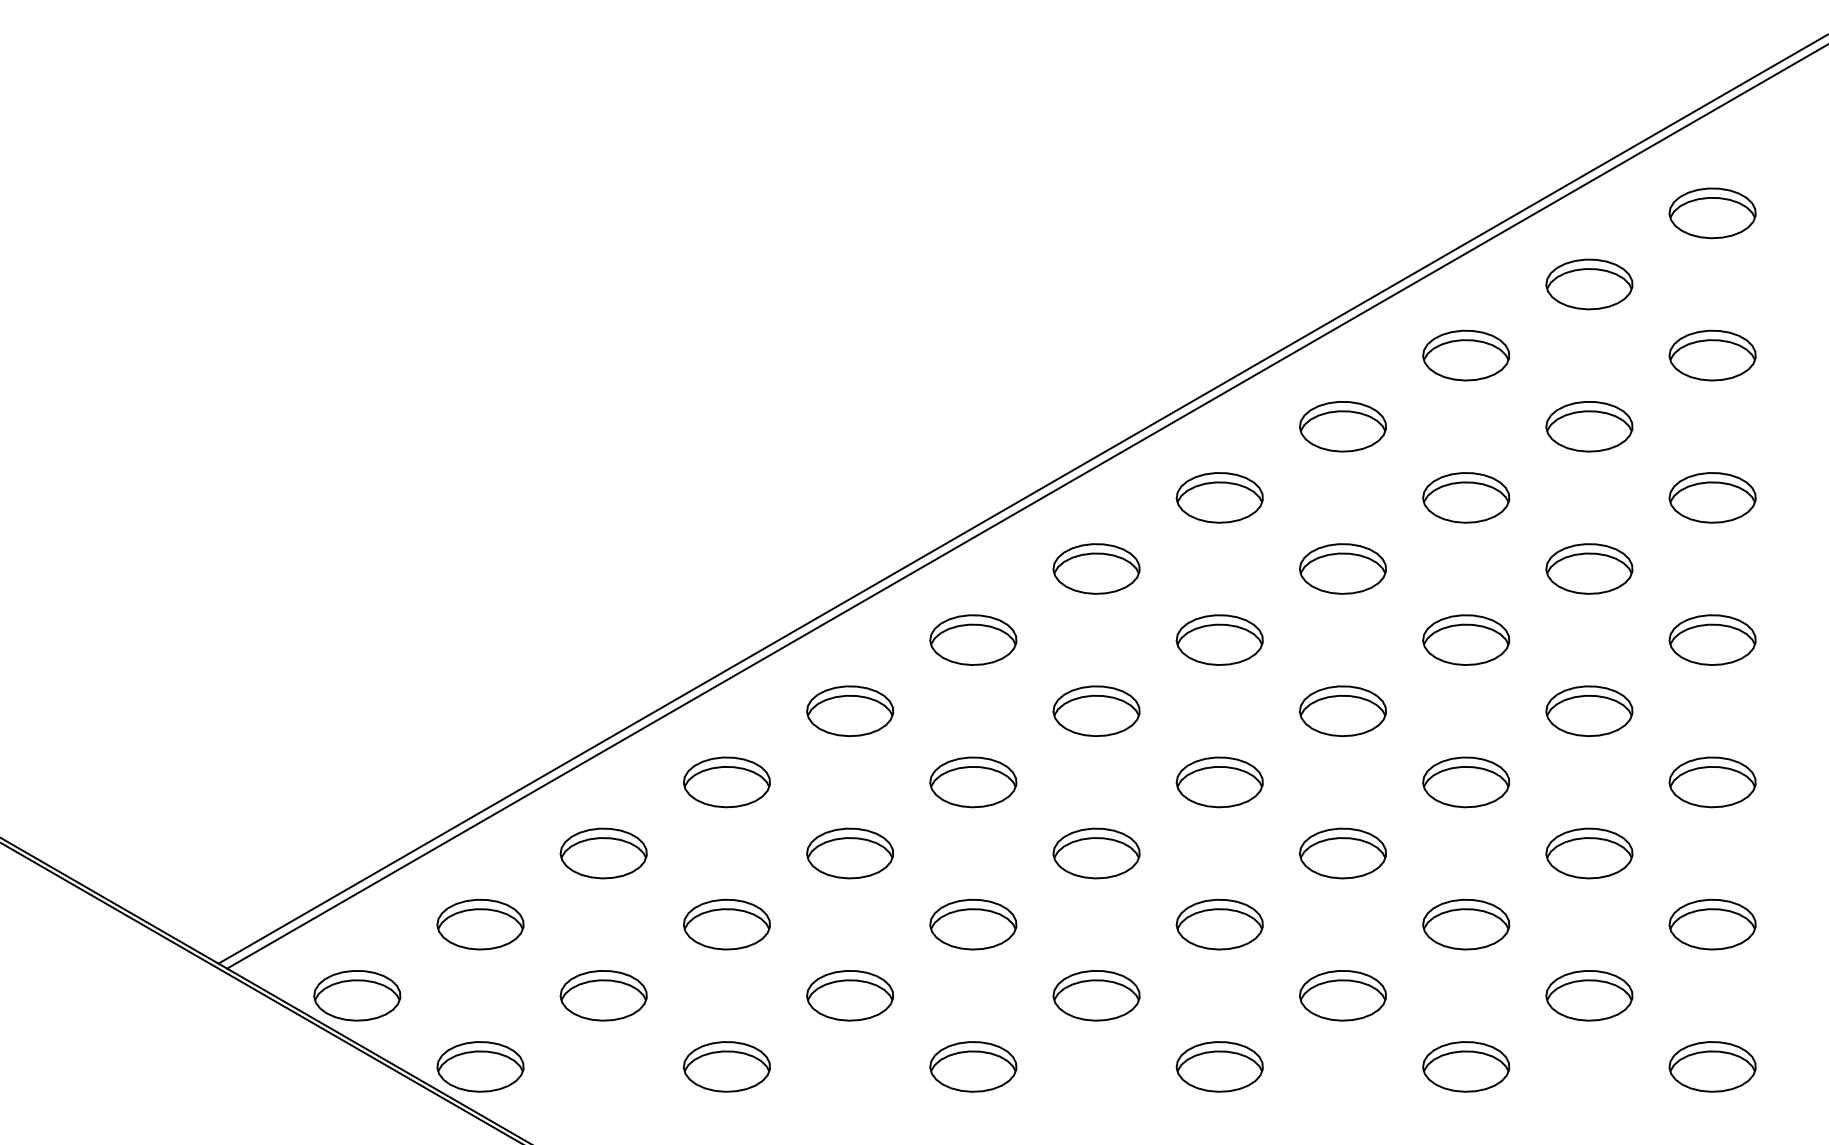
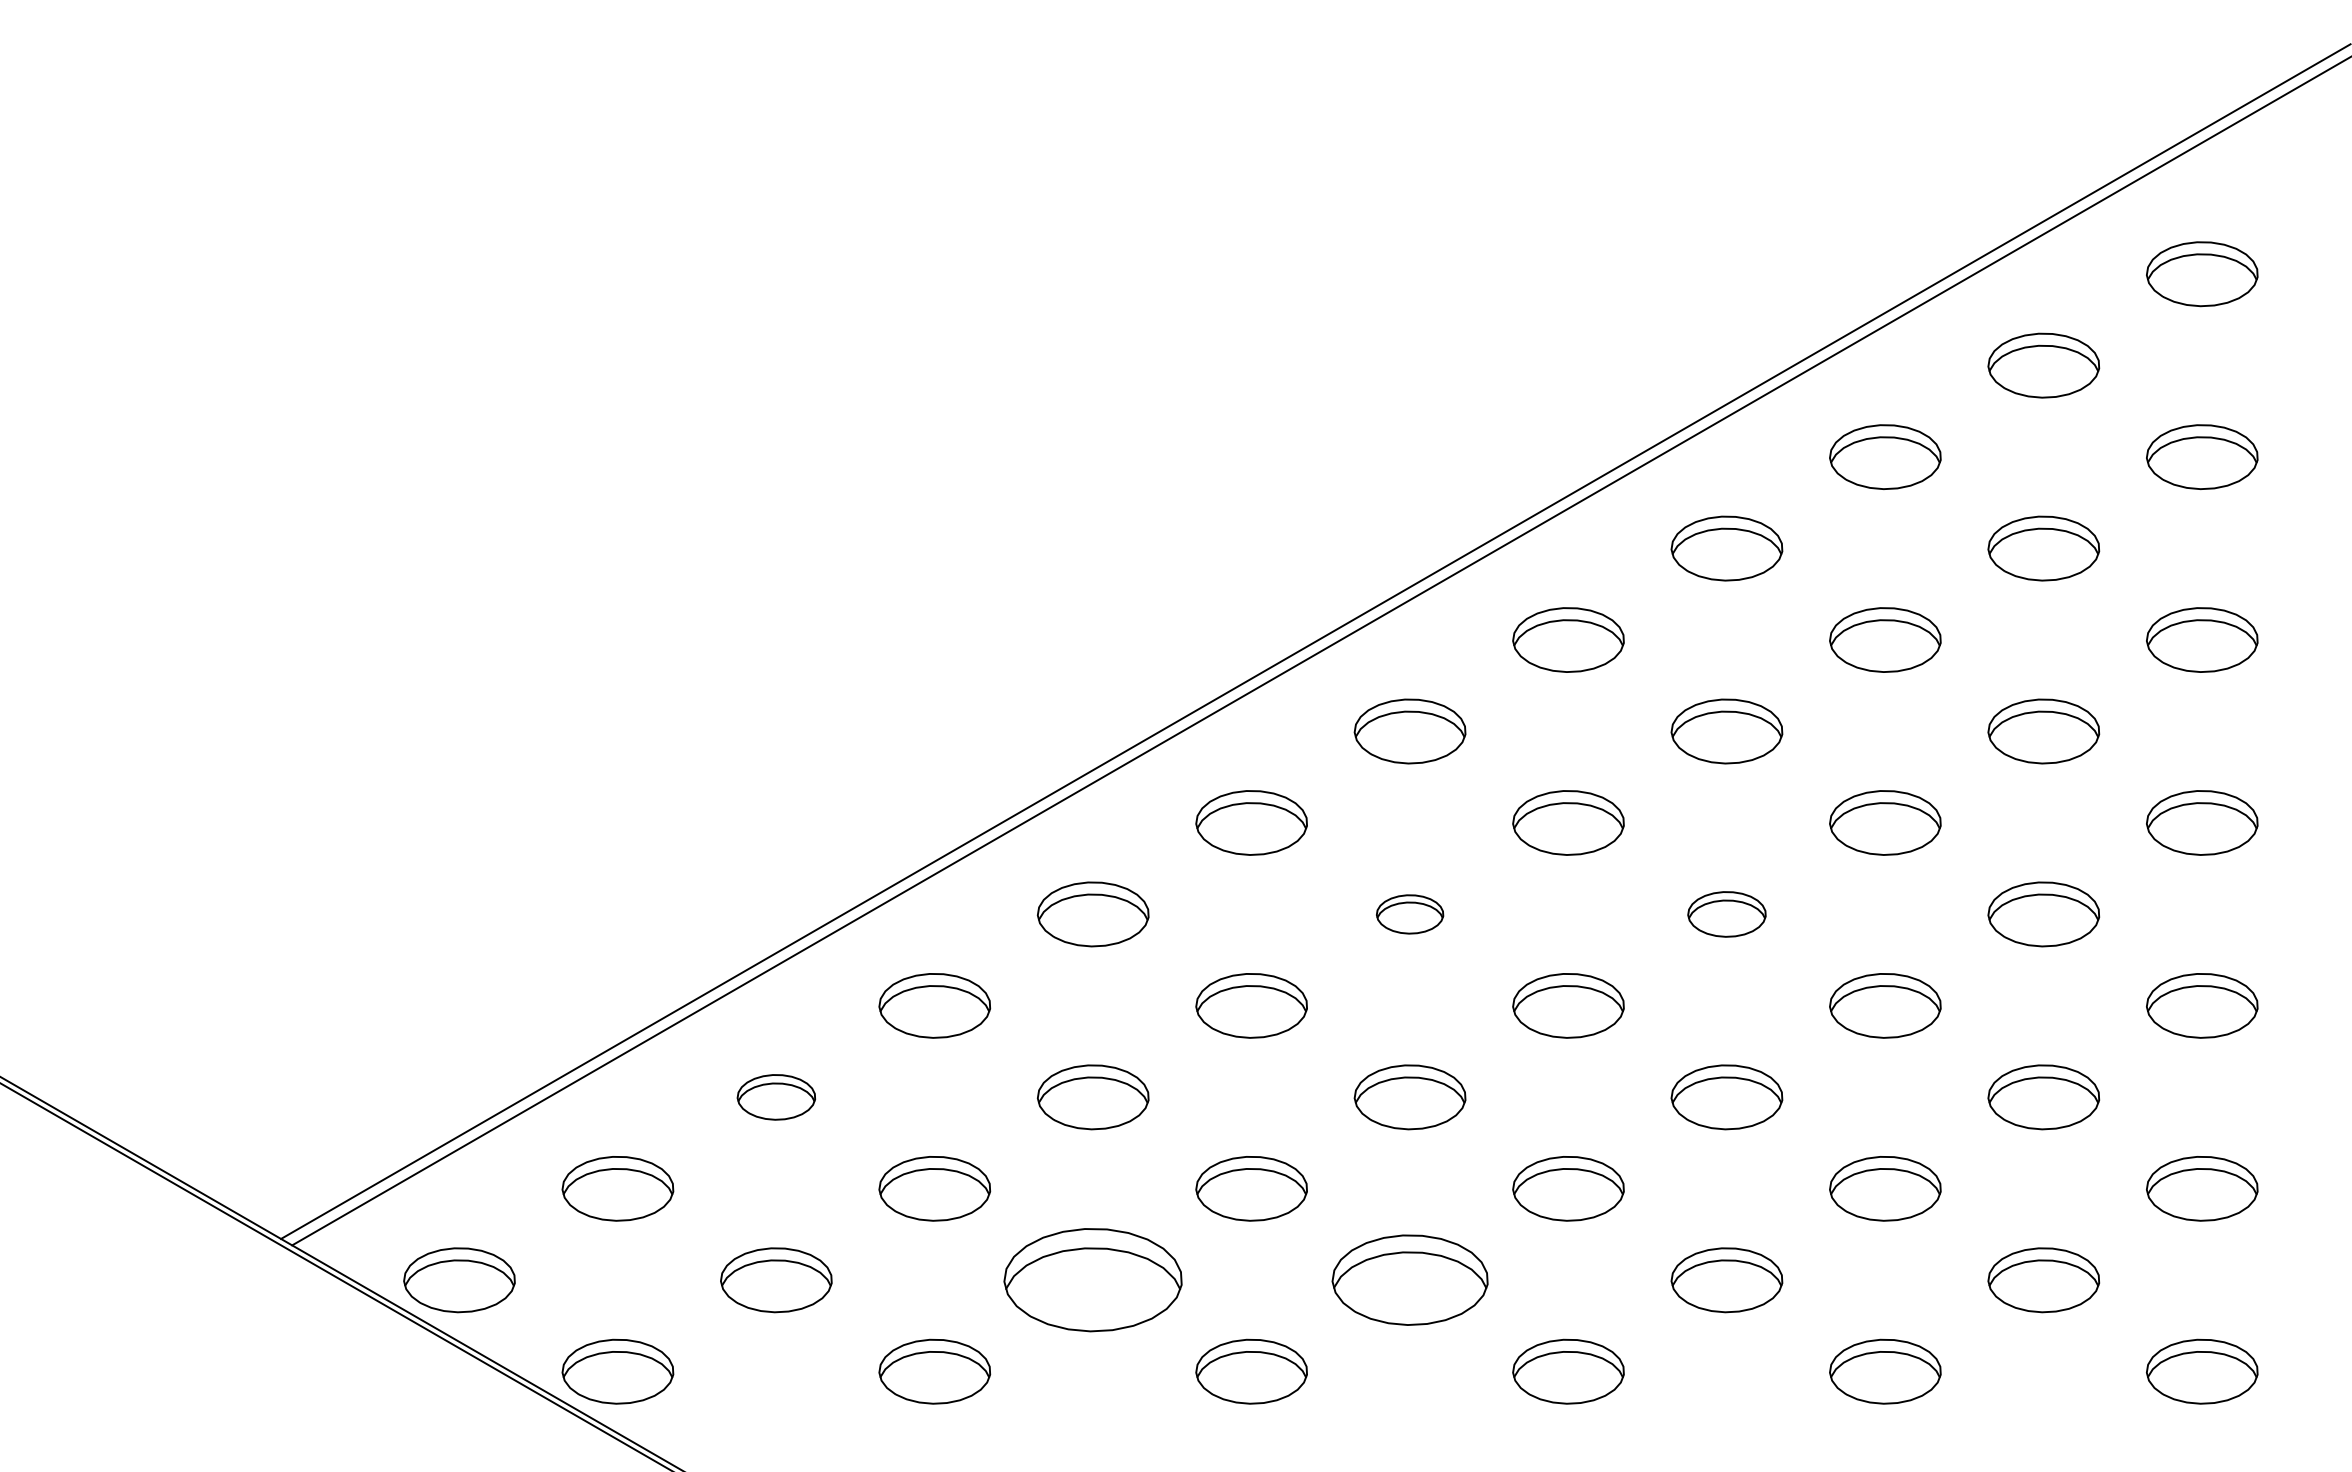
part: (1096, 711) -> (1409, 914), size x0.6
part: (1342, 711) -> (1726, 914), size x0.7
part: (603, 853) -> (776, 1097), size x0.7
part: (850, 995) -> (1093, 1280), size x1.6
part: (1096, 995) -> (1409, 1280), size x1.4

